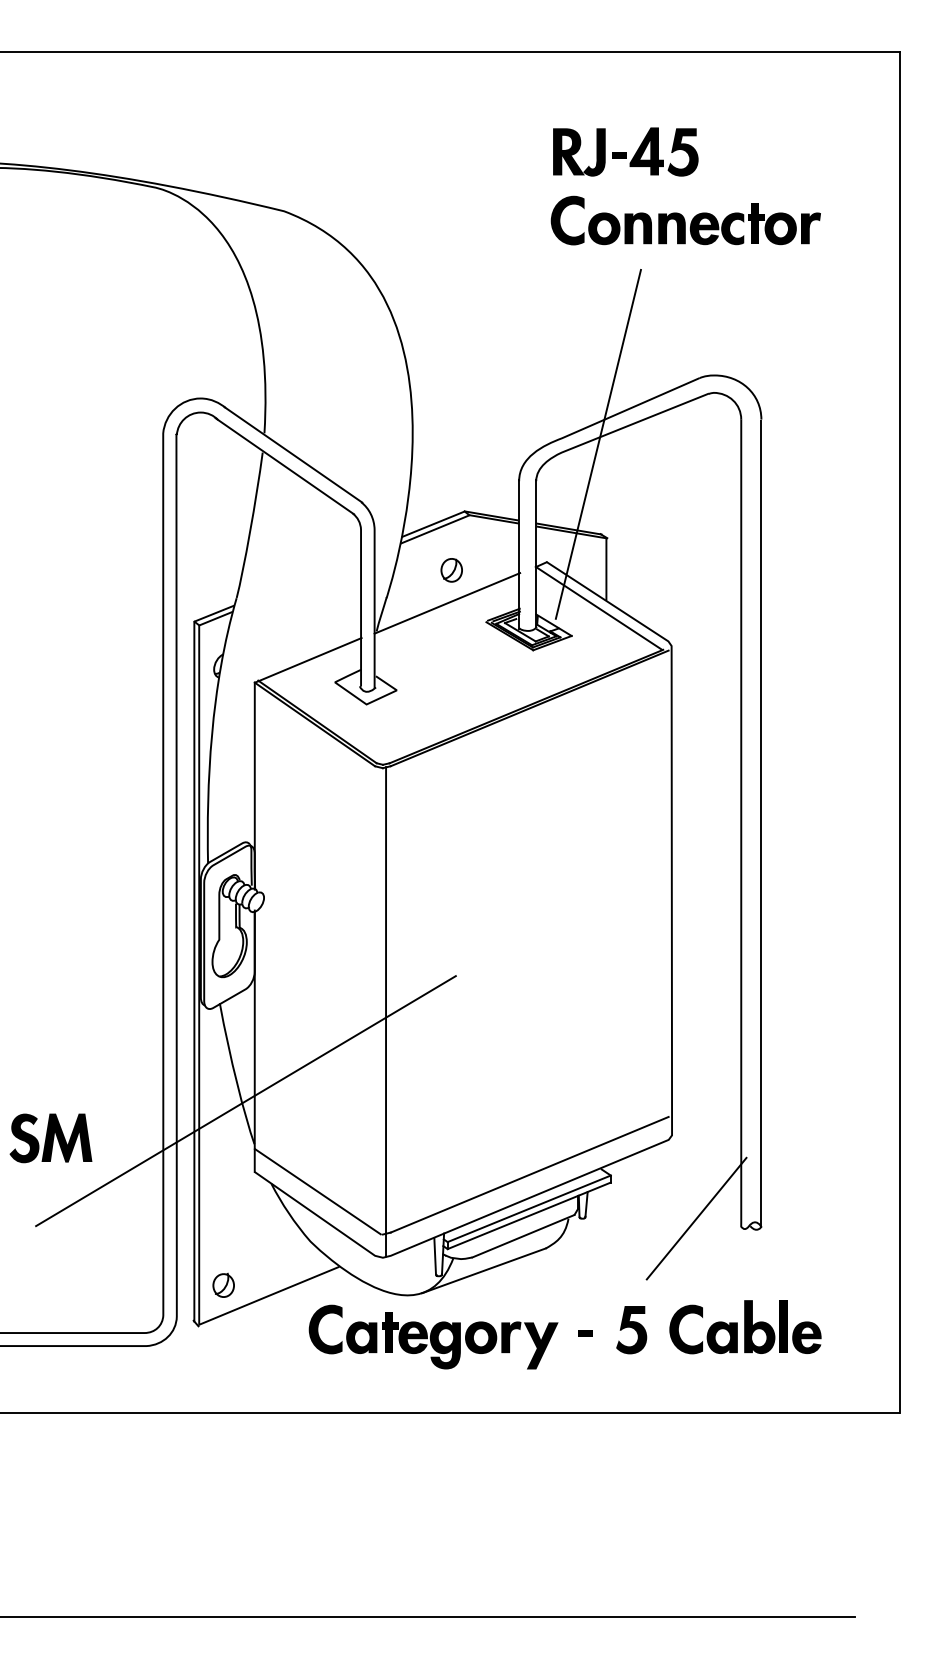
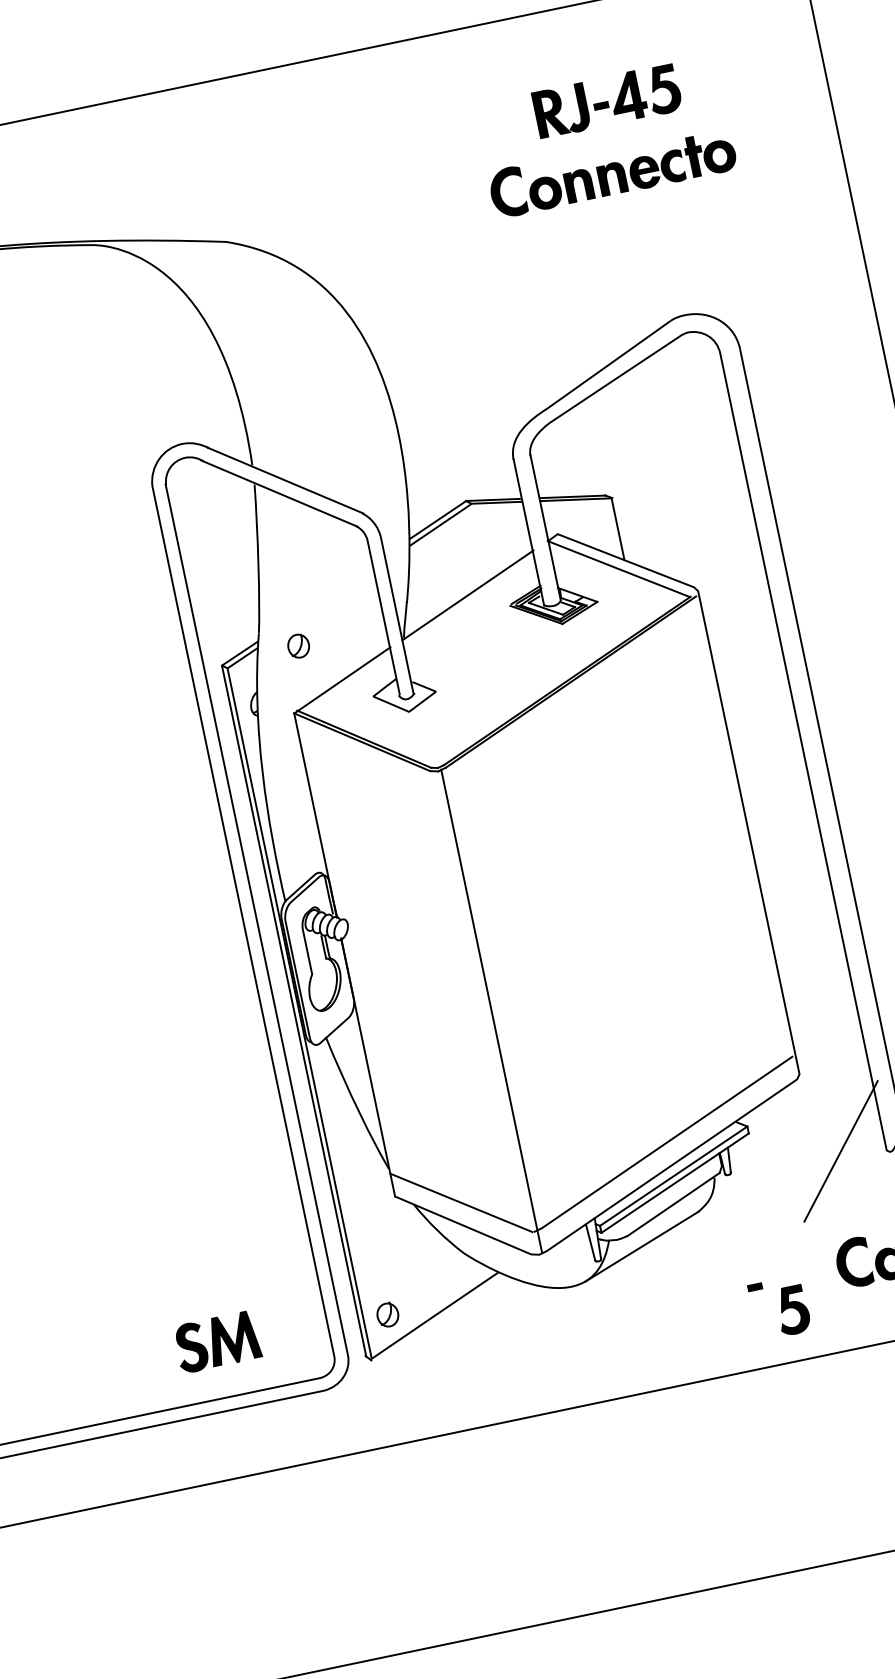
part: (625, 151) -> (606, 100), moved
fill: (810, 228) -> (749, 150), removed
line: (597, 443) -> (583, 406), removed
part: (451, 570) -> (298, 646), moved
line: (245, 1101) -> (371, 1128), removed
part: (50, 1138) -> (217, 1342), moved
part: (631, 1330) -> (792, 1310), moved
part: (433, 1336) -> (605, 1322), removed

